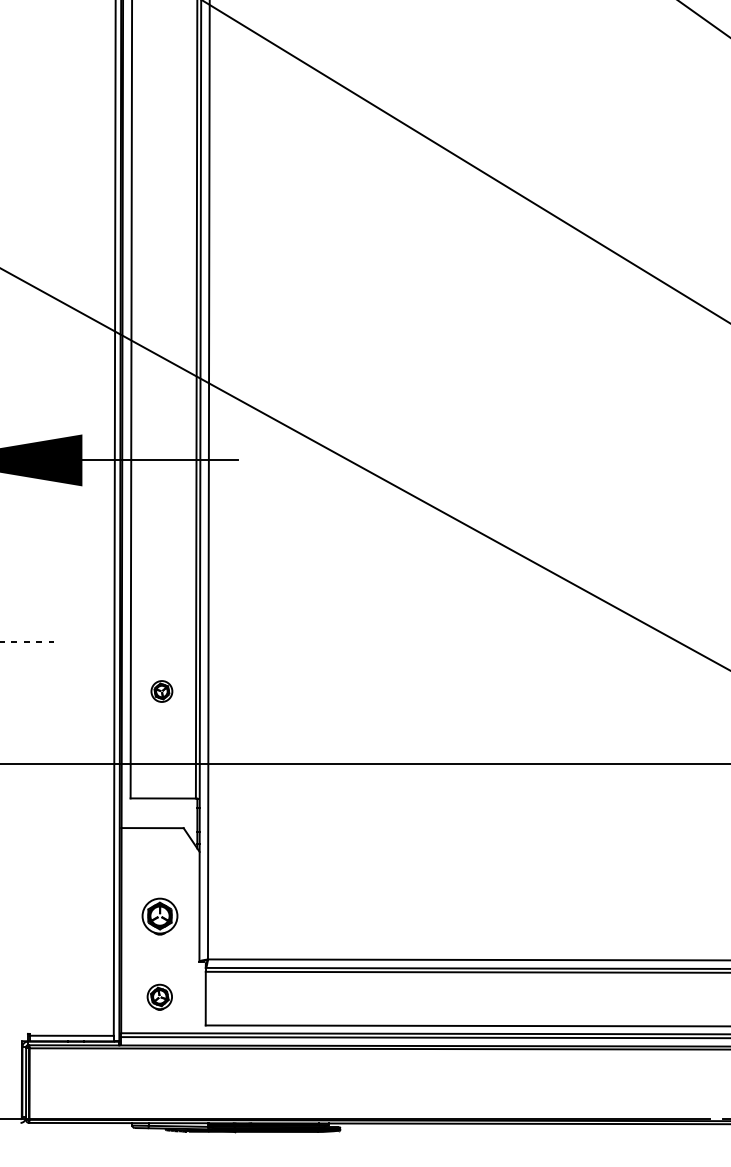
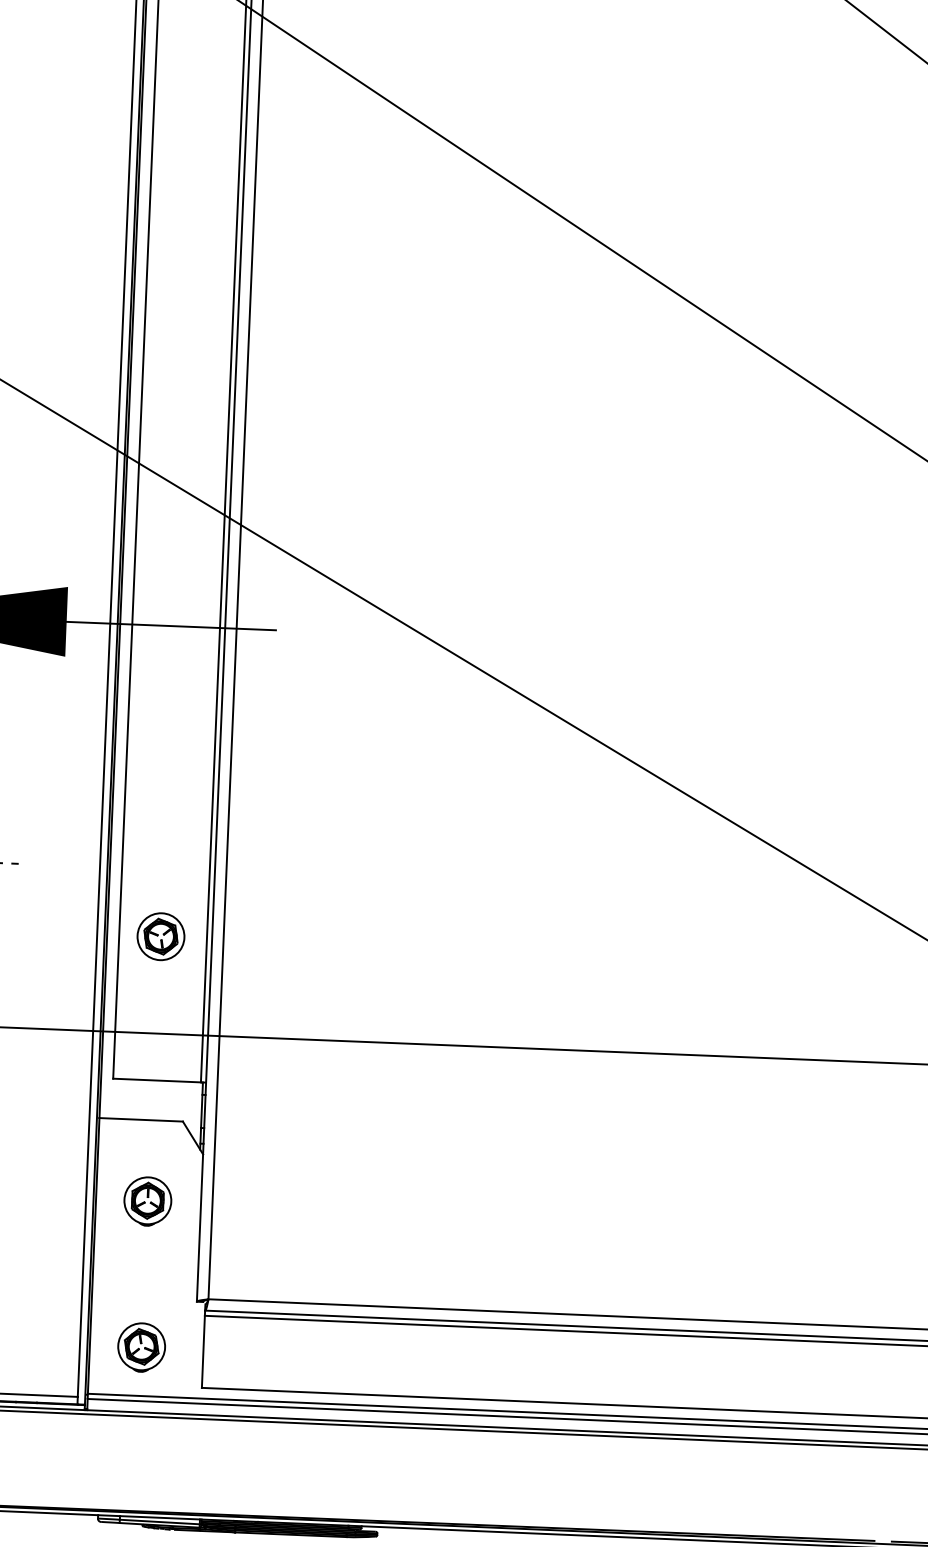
part: (161, 691) -> (160, 936), size x1.67
part: (159, 916) -> (147, 1201), moved
part: (159, 997) -> (141, 1347), size x1.43

